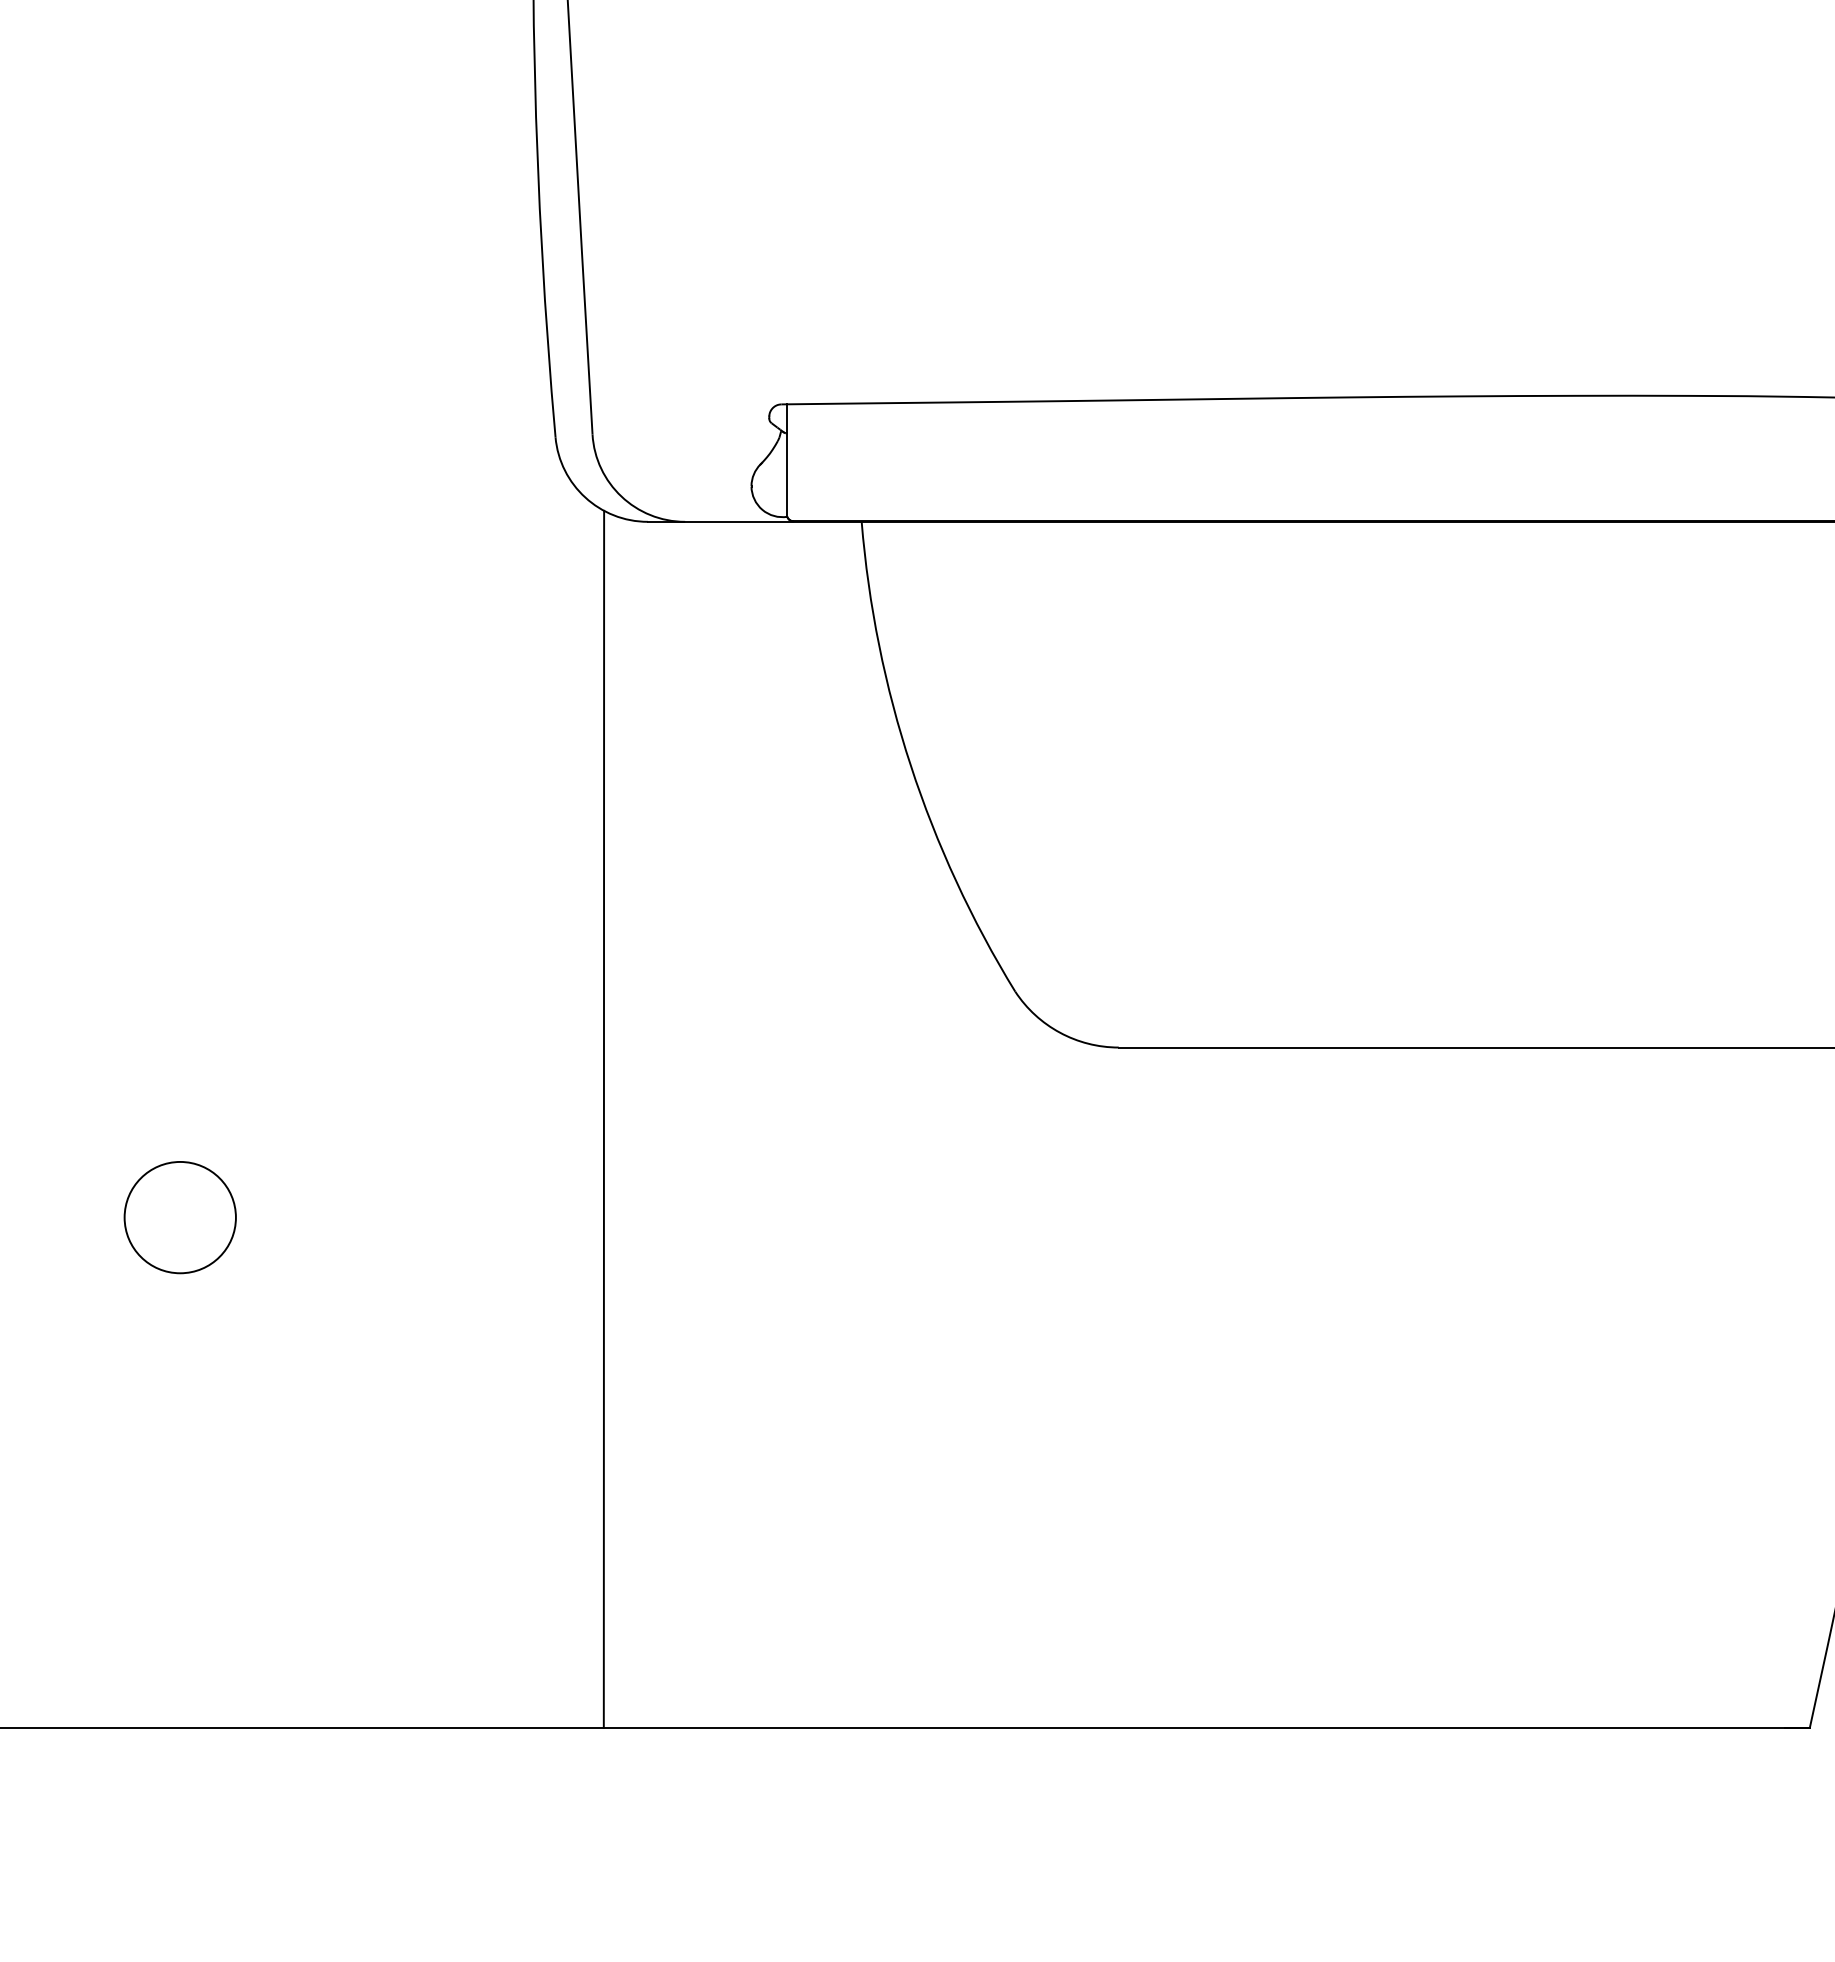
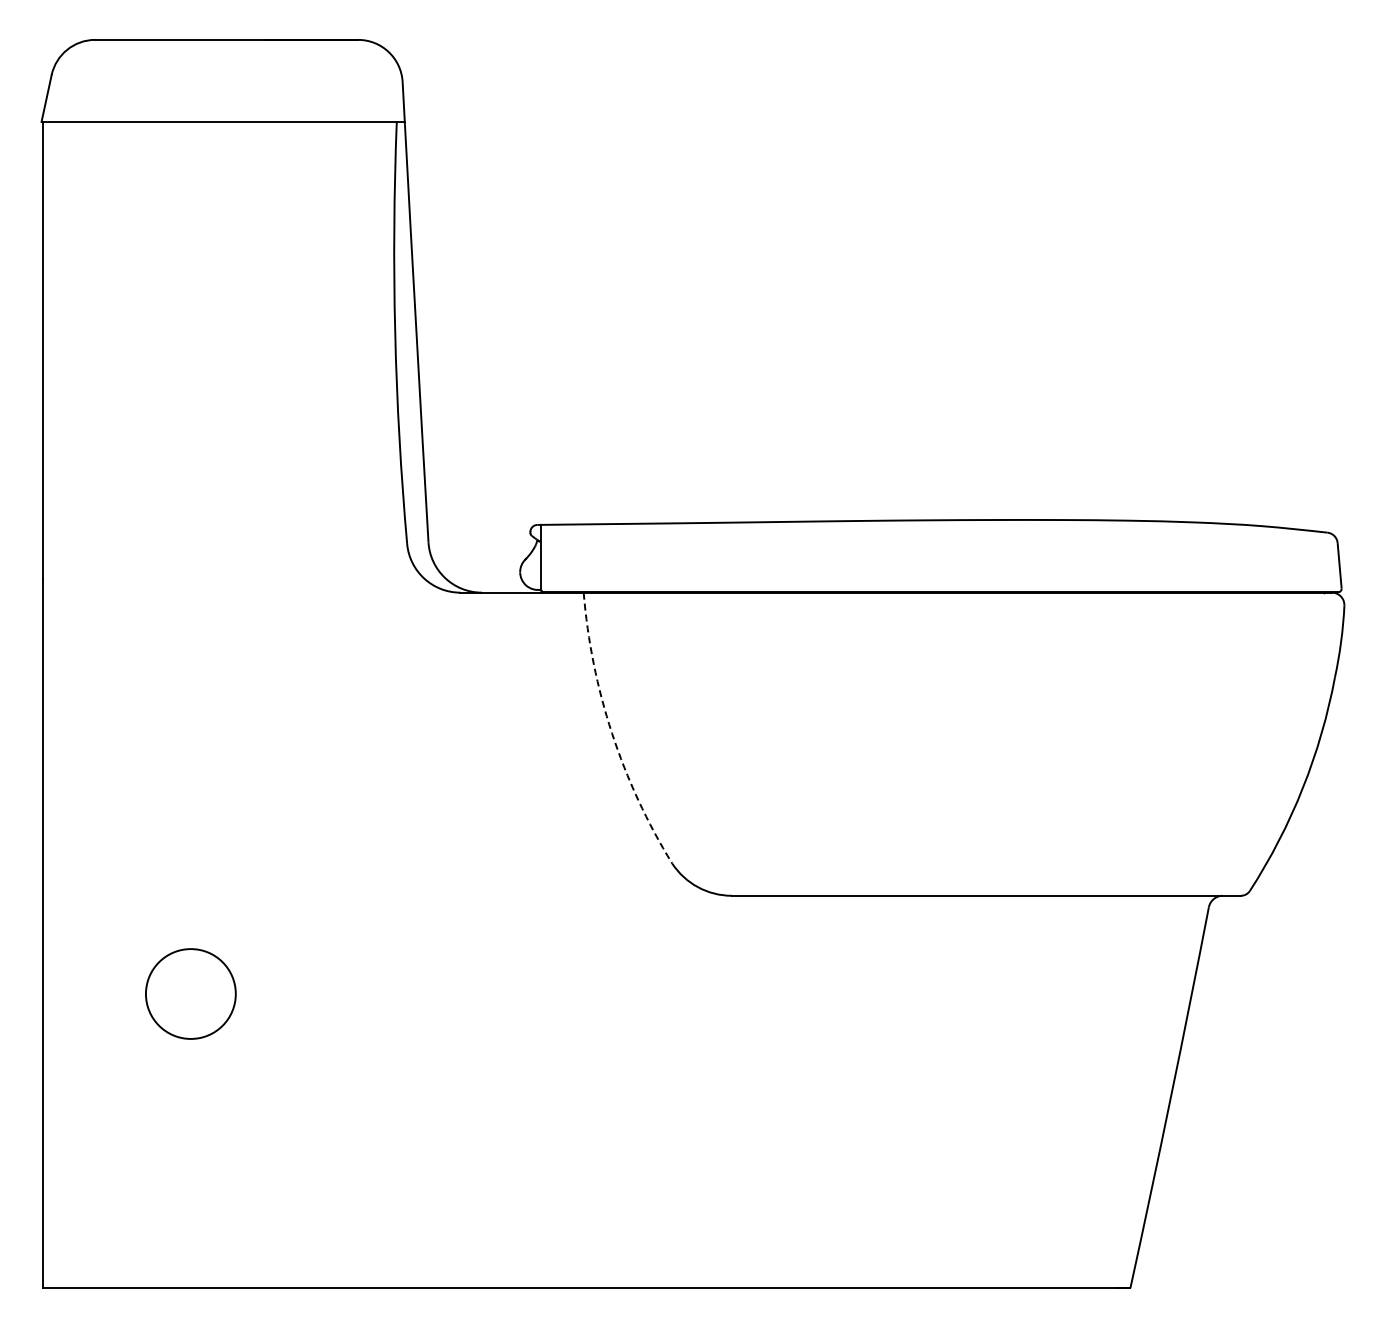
arc: (911, 766) -> (612, 733), solid -> dashed
line: (604, 1119) -> (435, 937), removed
circle: (179, 1216) -> (190, 993), size x1.4

